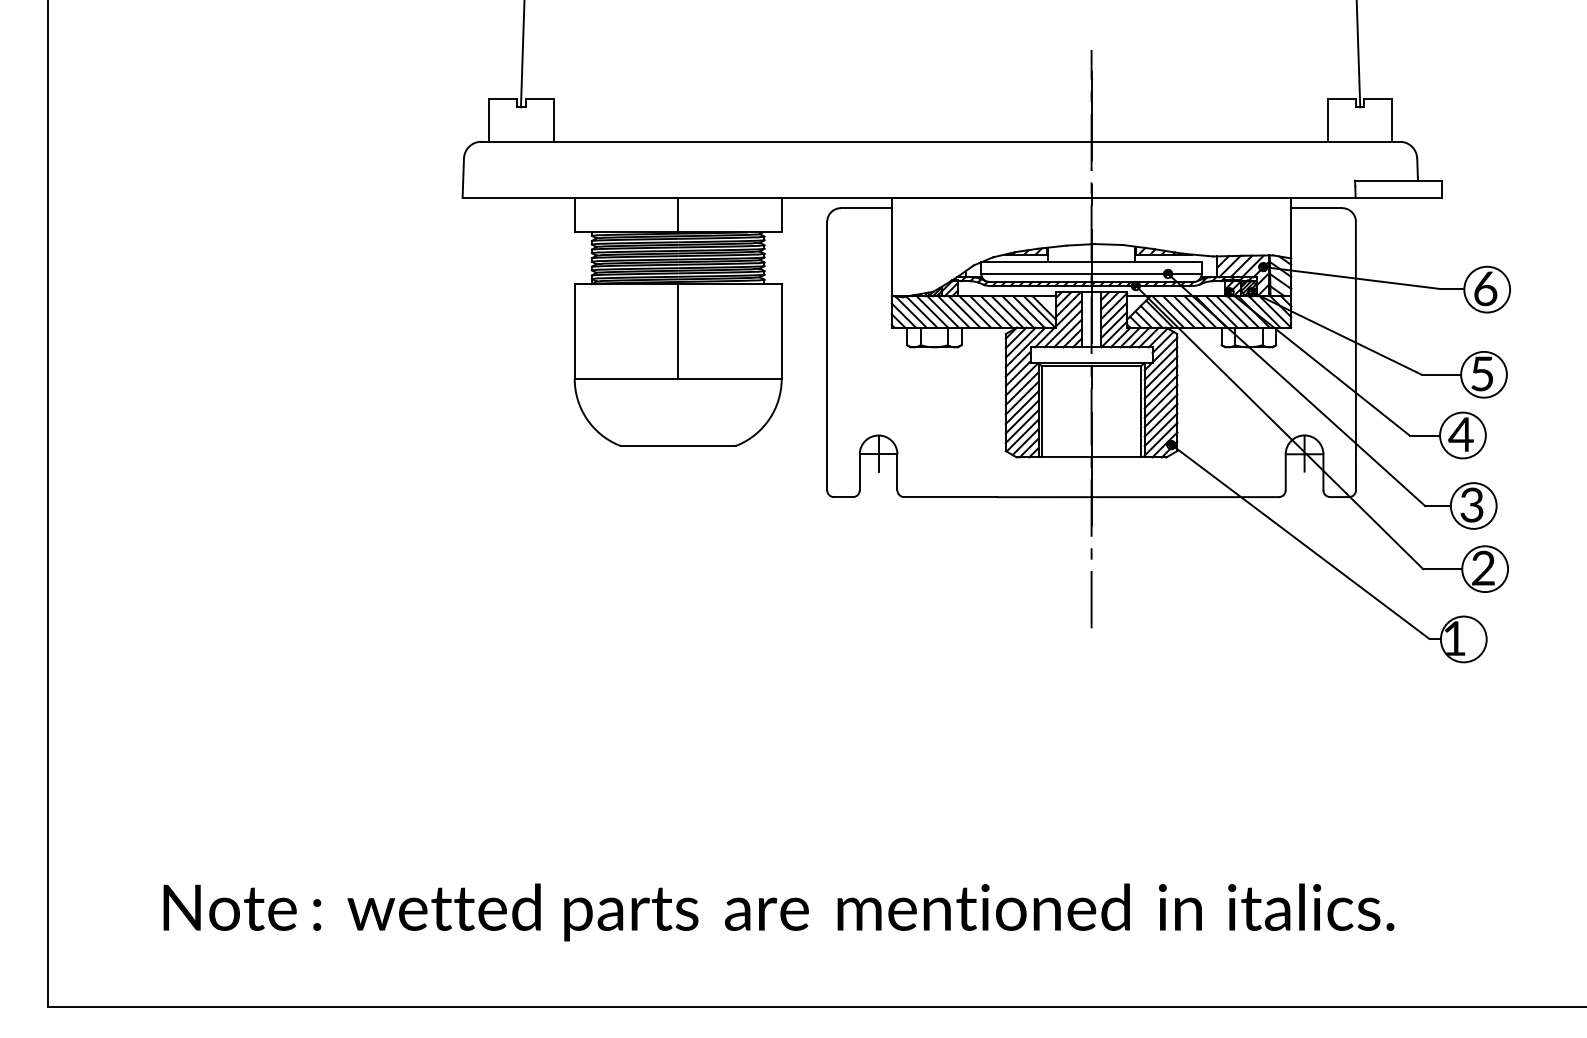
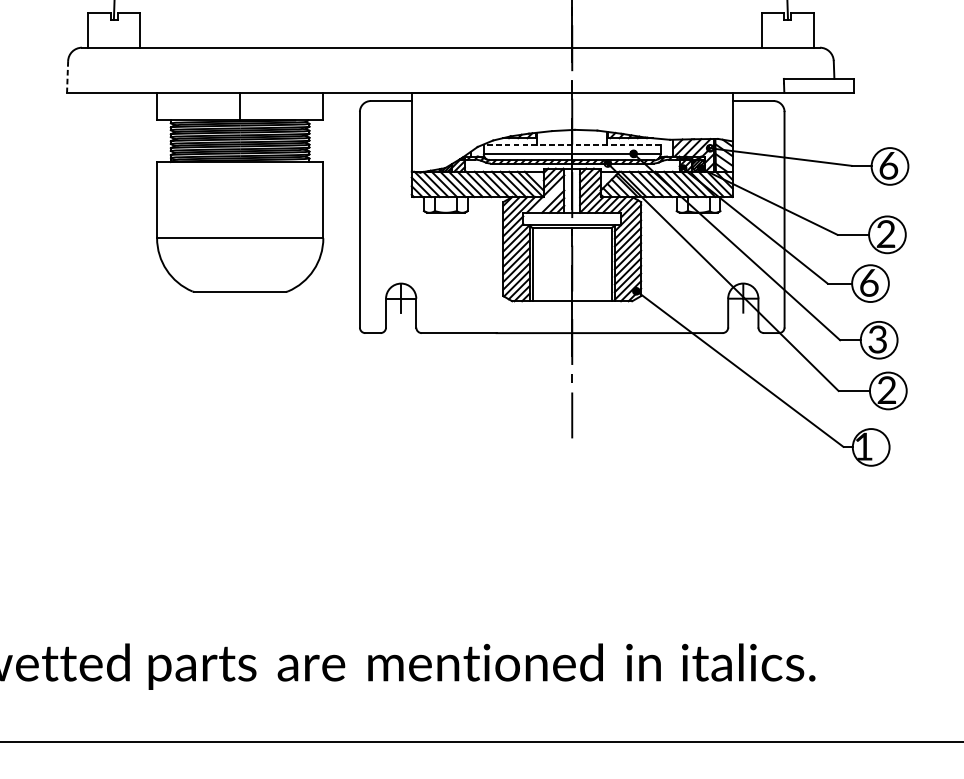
line: (463, 178) -> (67, 77), solid -> dashed
line: (1091, 262) -> (572, 144), solid -> dashed
line: (1062, 328) -> (548, 197), removed
line: (678, 331) -> (240, 200), removed
text: (1481, 373) -> (885, 233), 5 -> 2
text: (1460, 434) -> (868, 282), 4 -> 6

